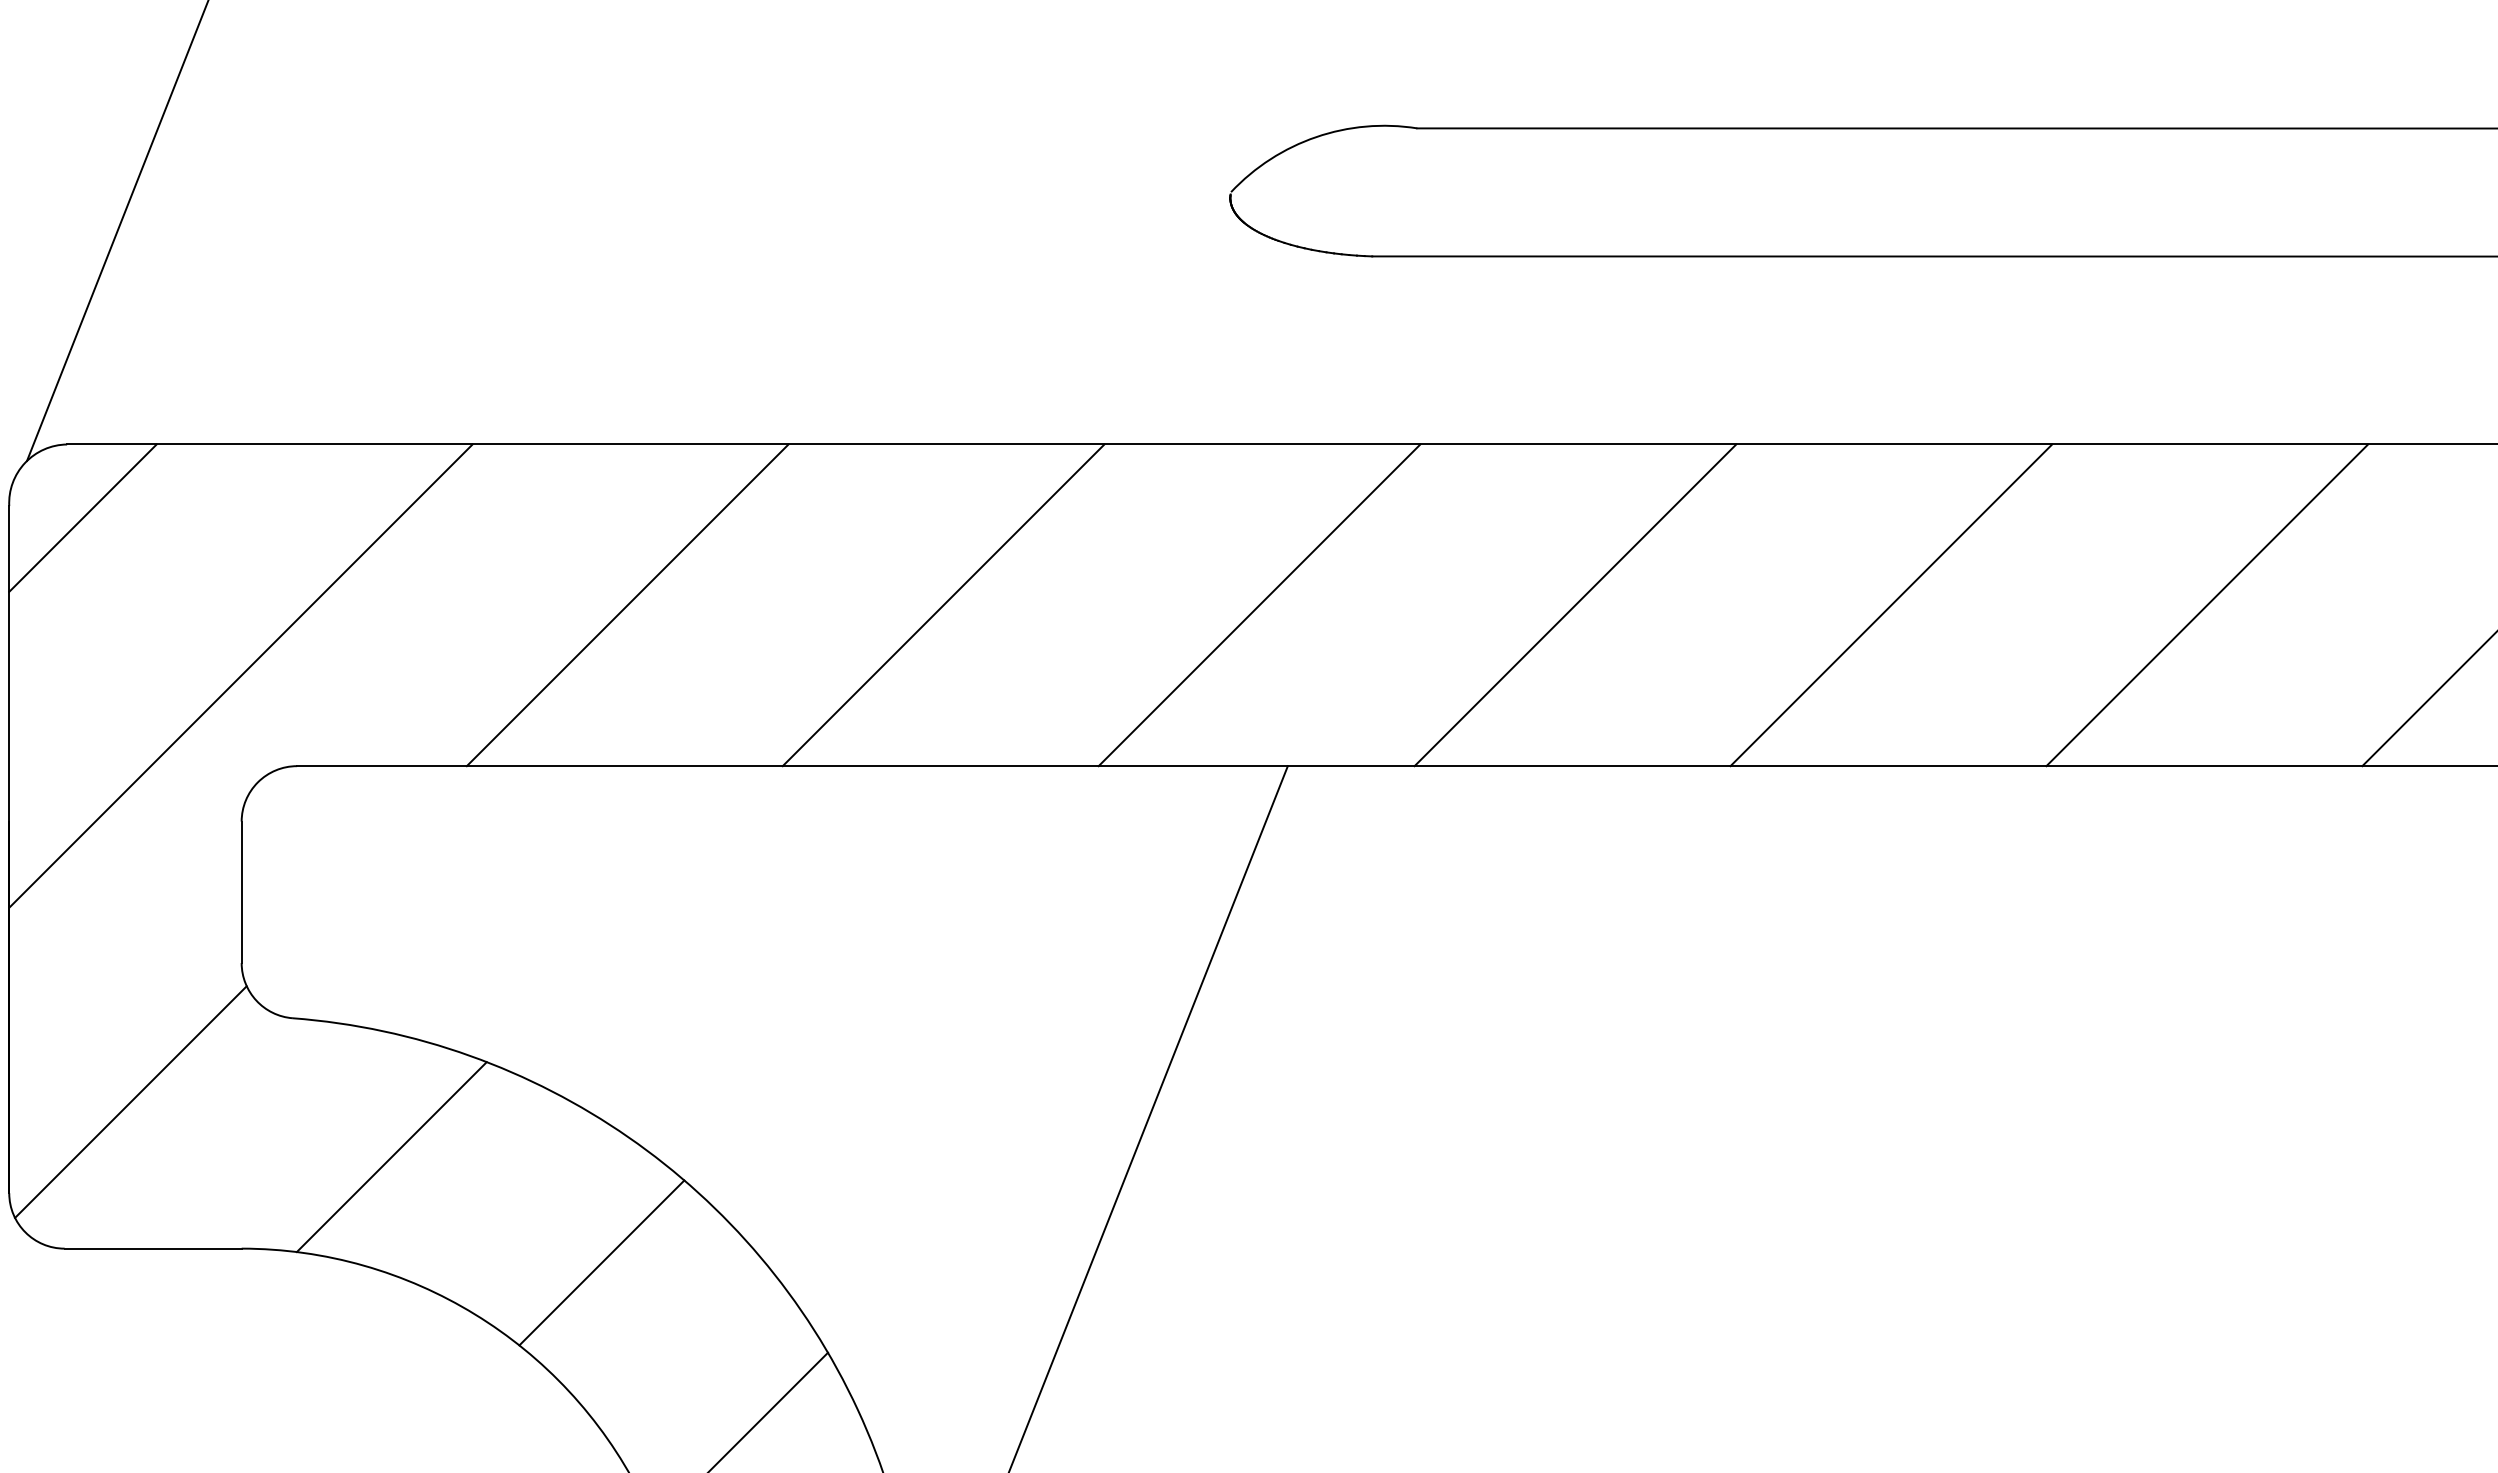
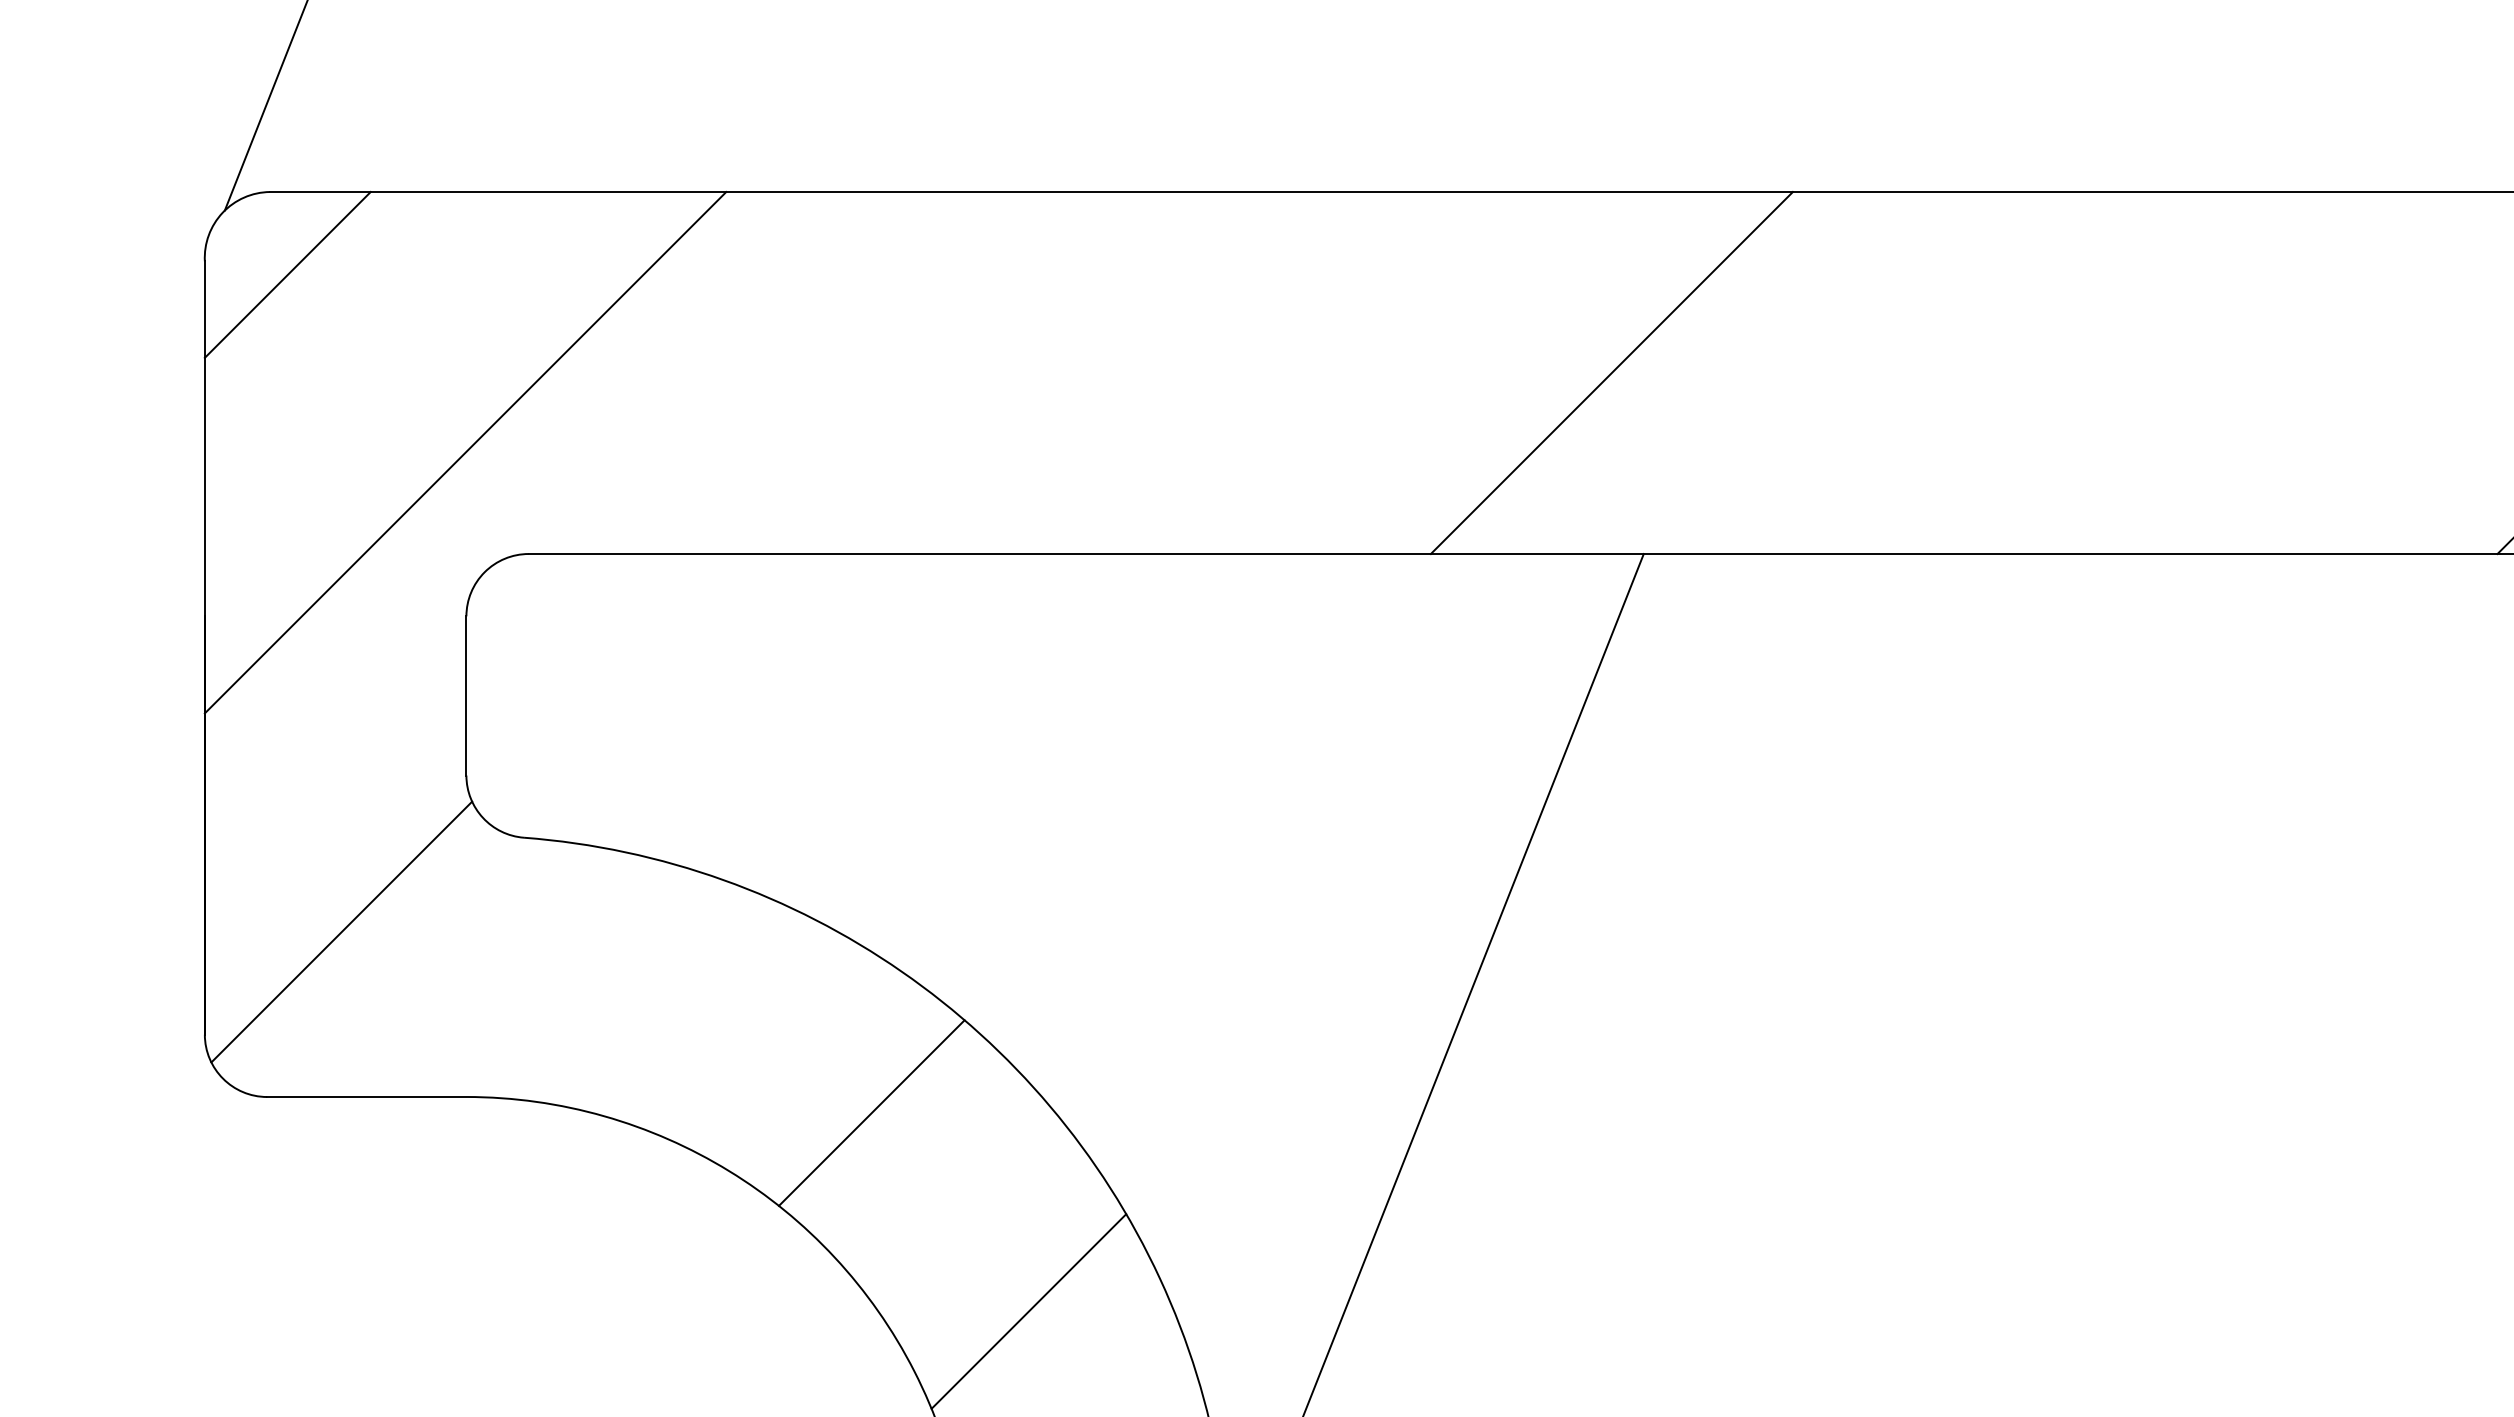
line: (627, 605) -> (900, 373), removed
line: (943, 605) -> (1256, 373), removed
line: (1575, 605) -> (1967, 373), removed
line: (1891, 605) -> (2323, 373), removed
line: (391, 1157) -> (635, 994), removed

